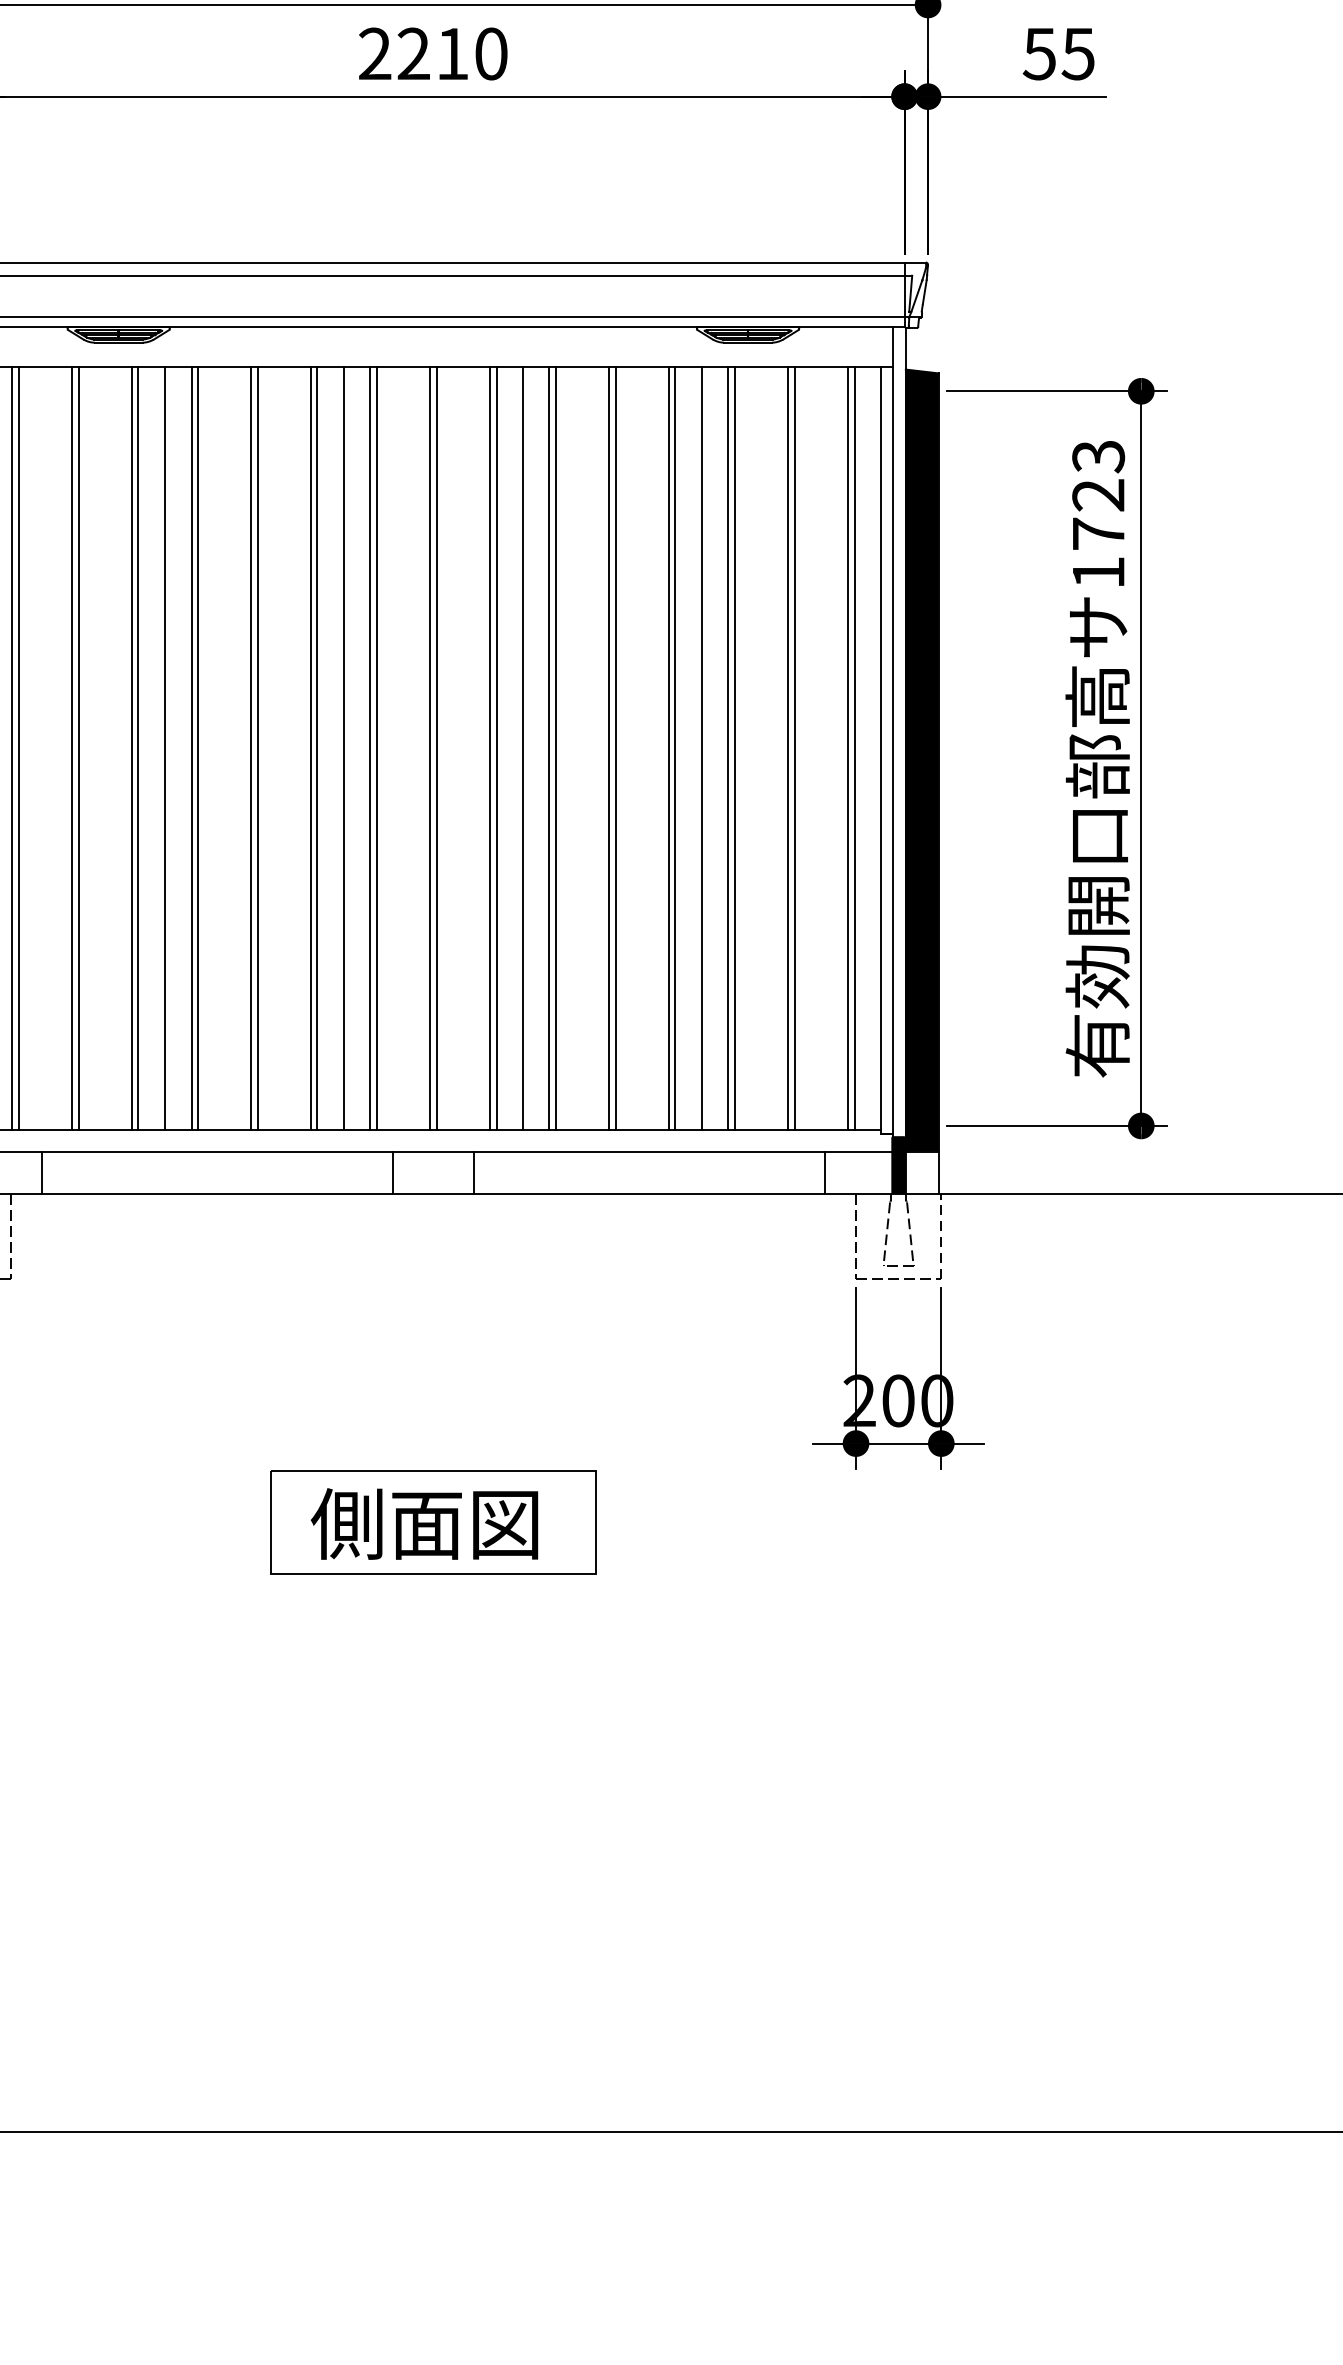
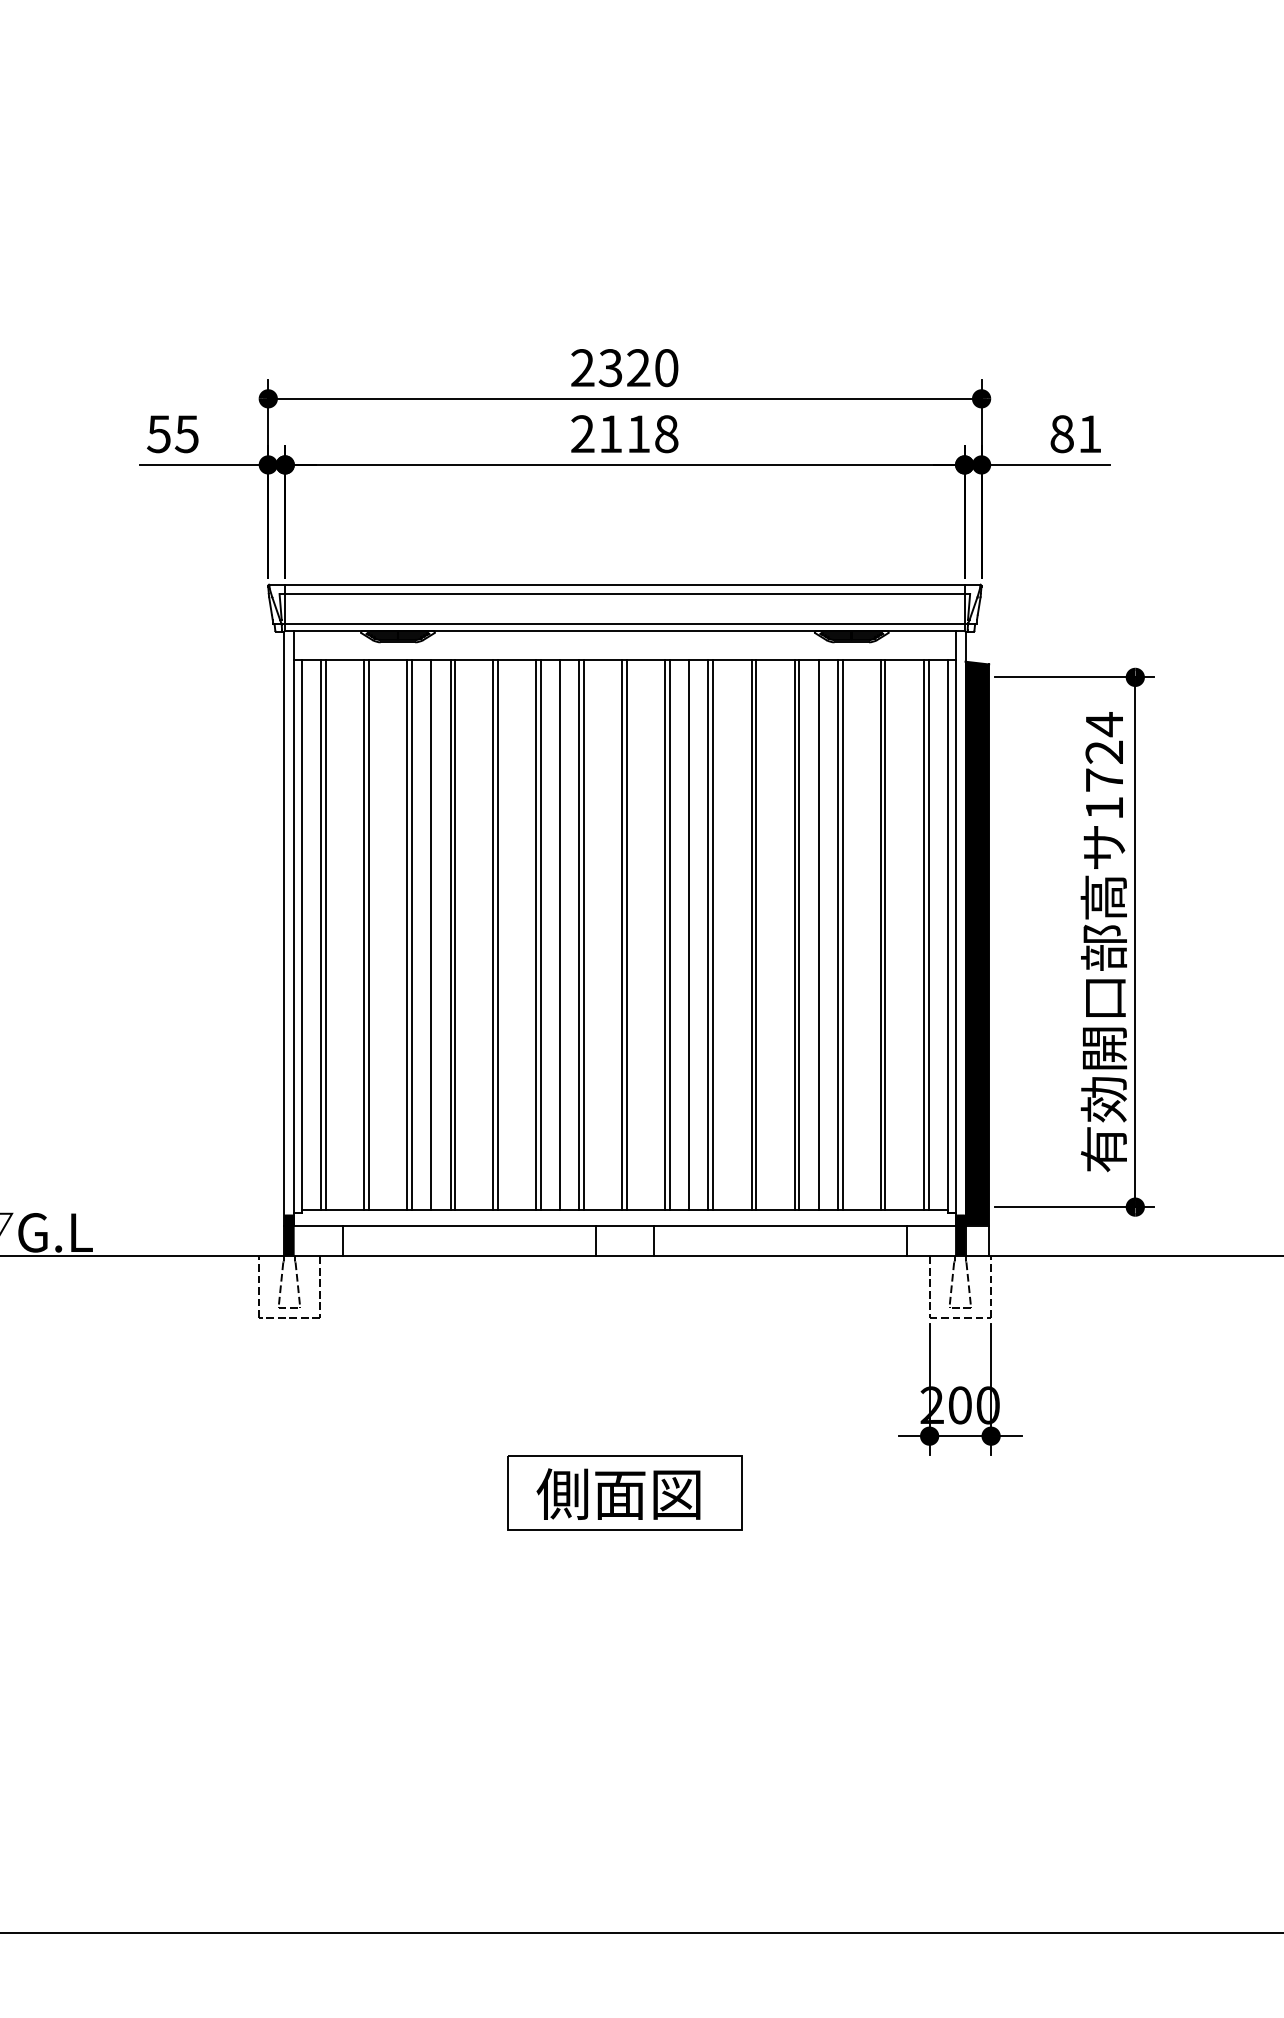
text: (452, 53) -> (638, 433), 2210 -> 2118
text: (1058, 54) -> (1075, 434), 55 -> 81
text: (1098, 456) -> (1104, 724), 1723 -> 1724

